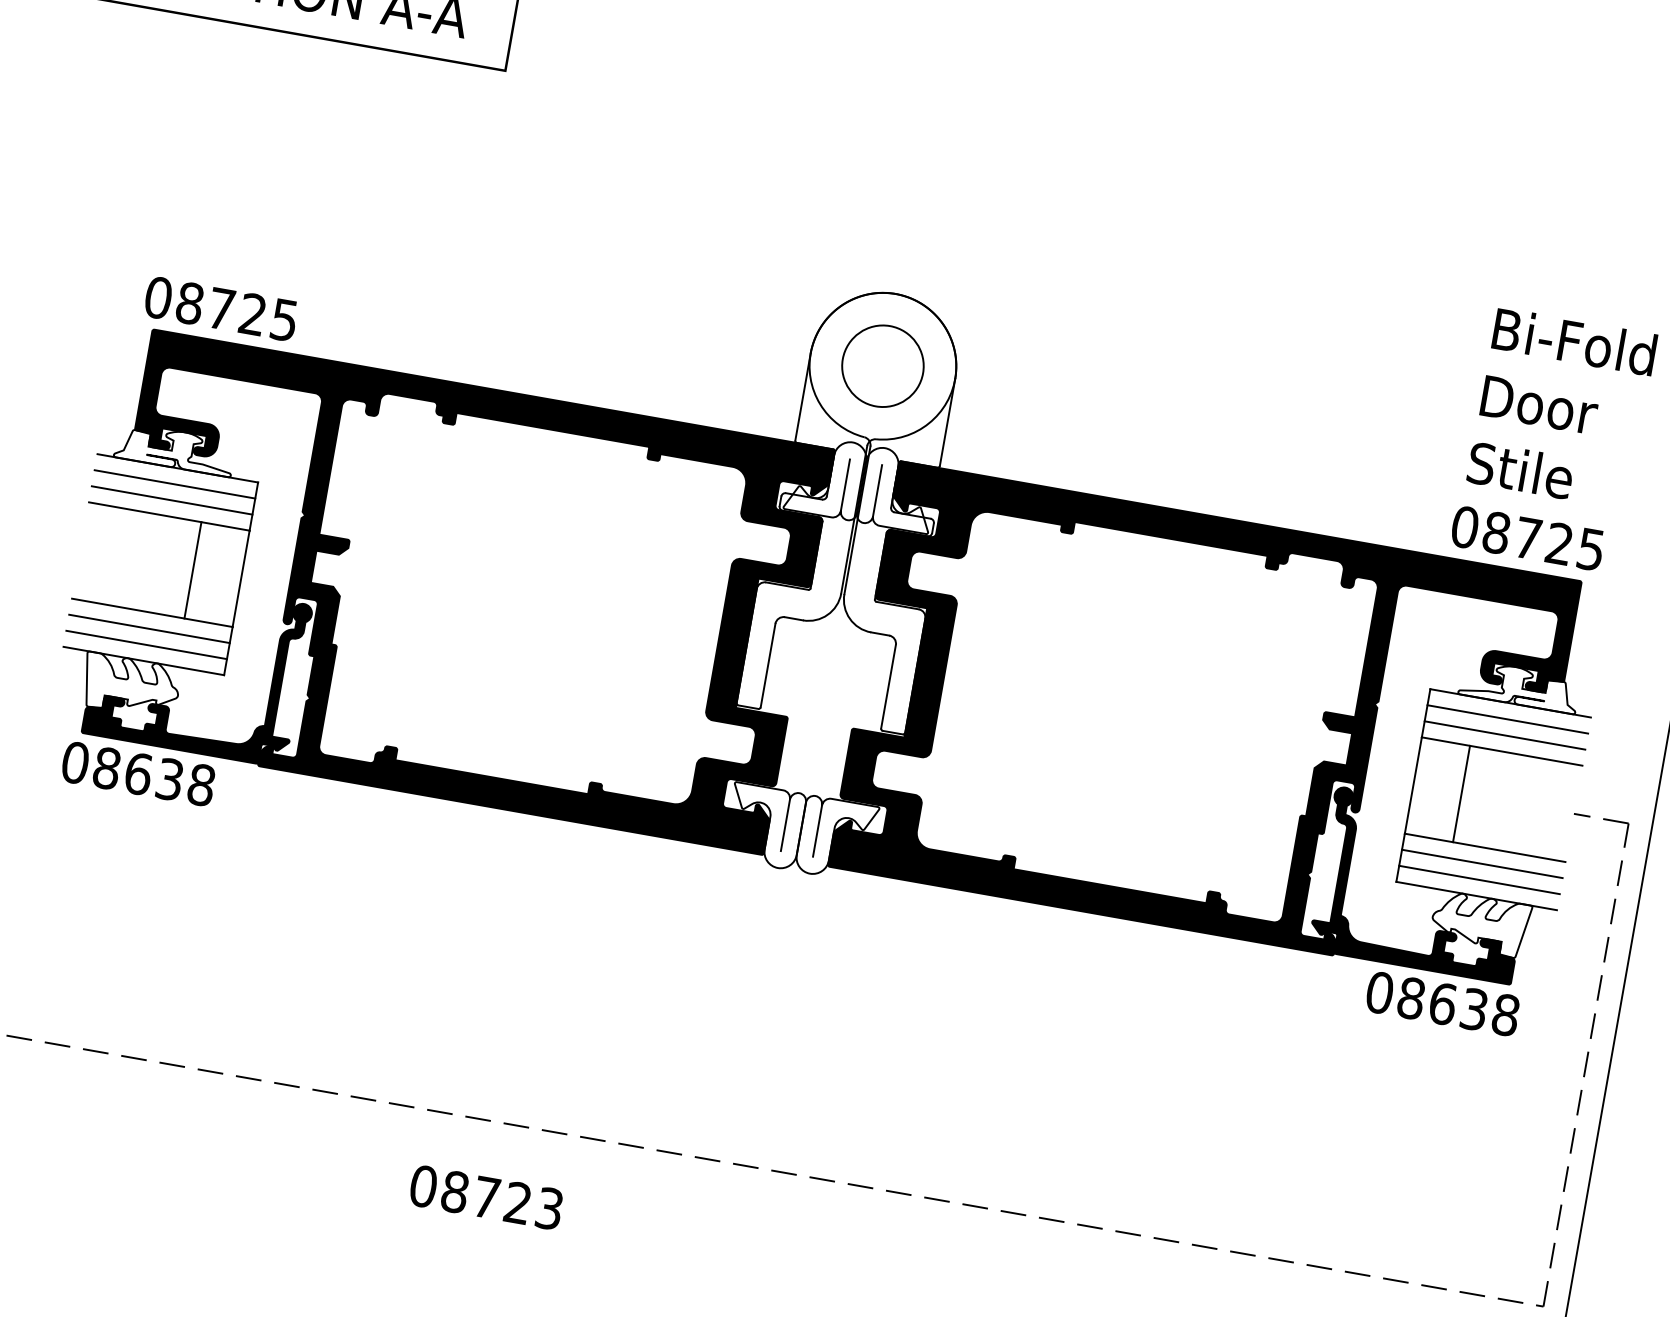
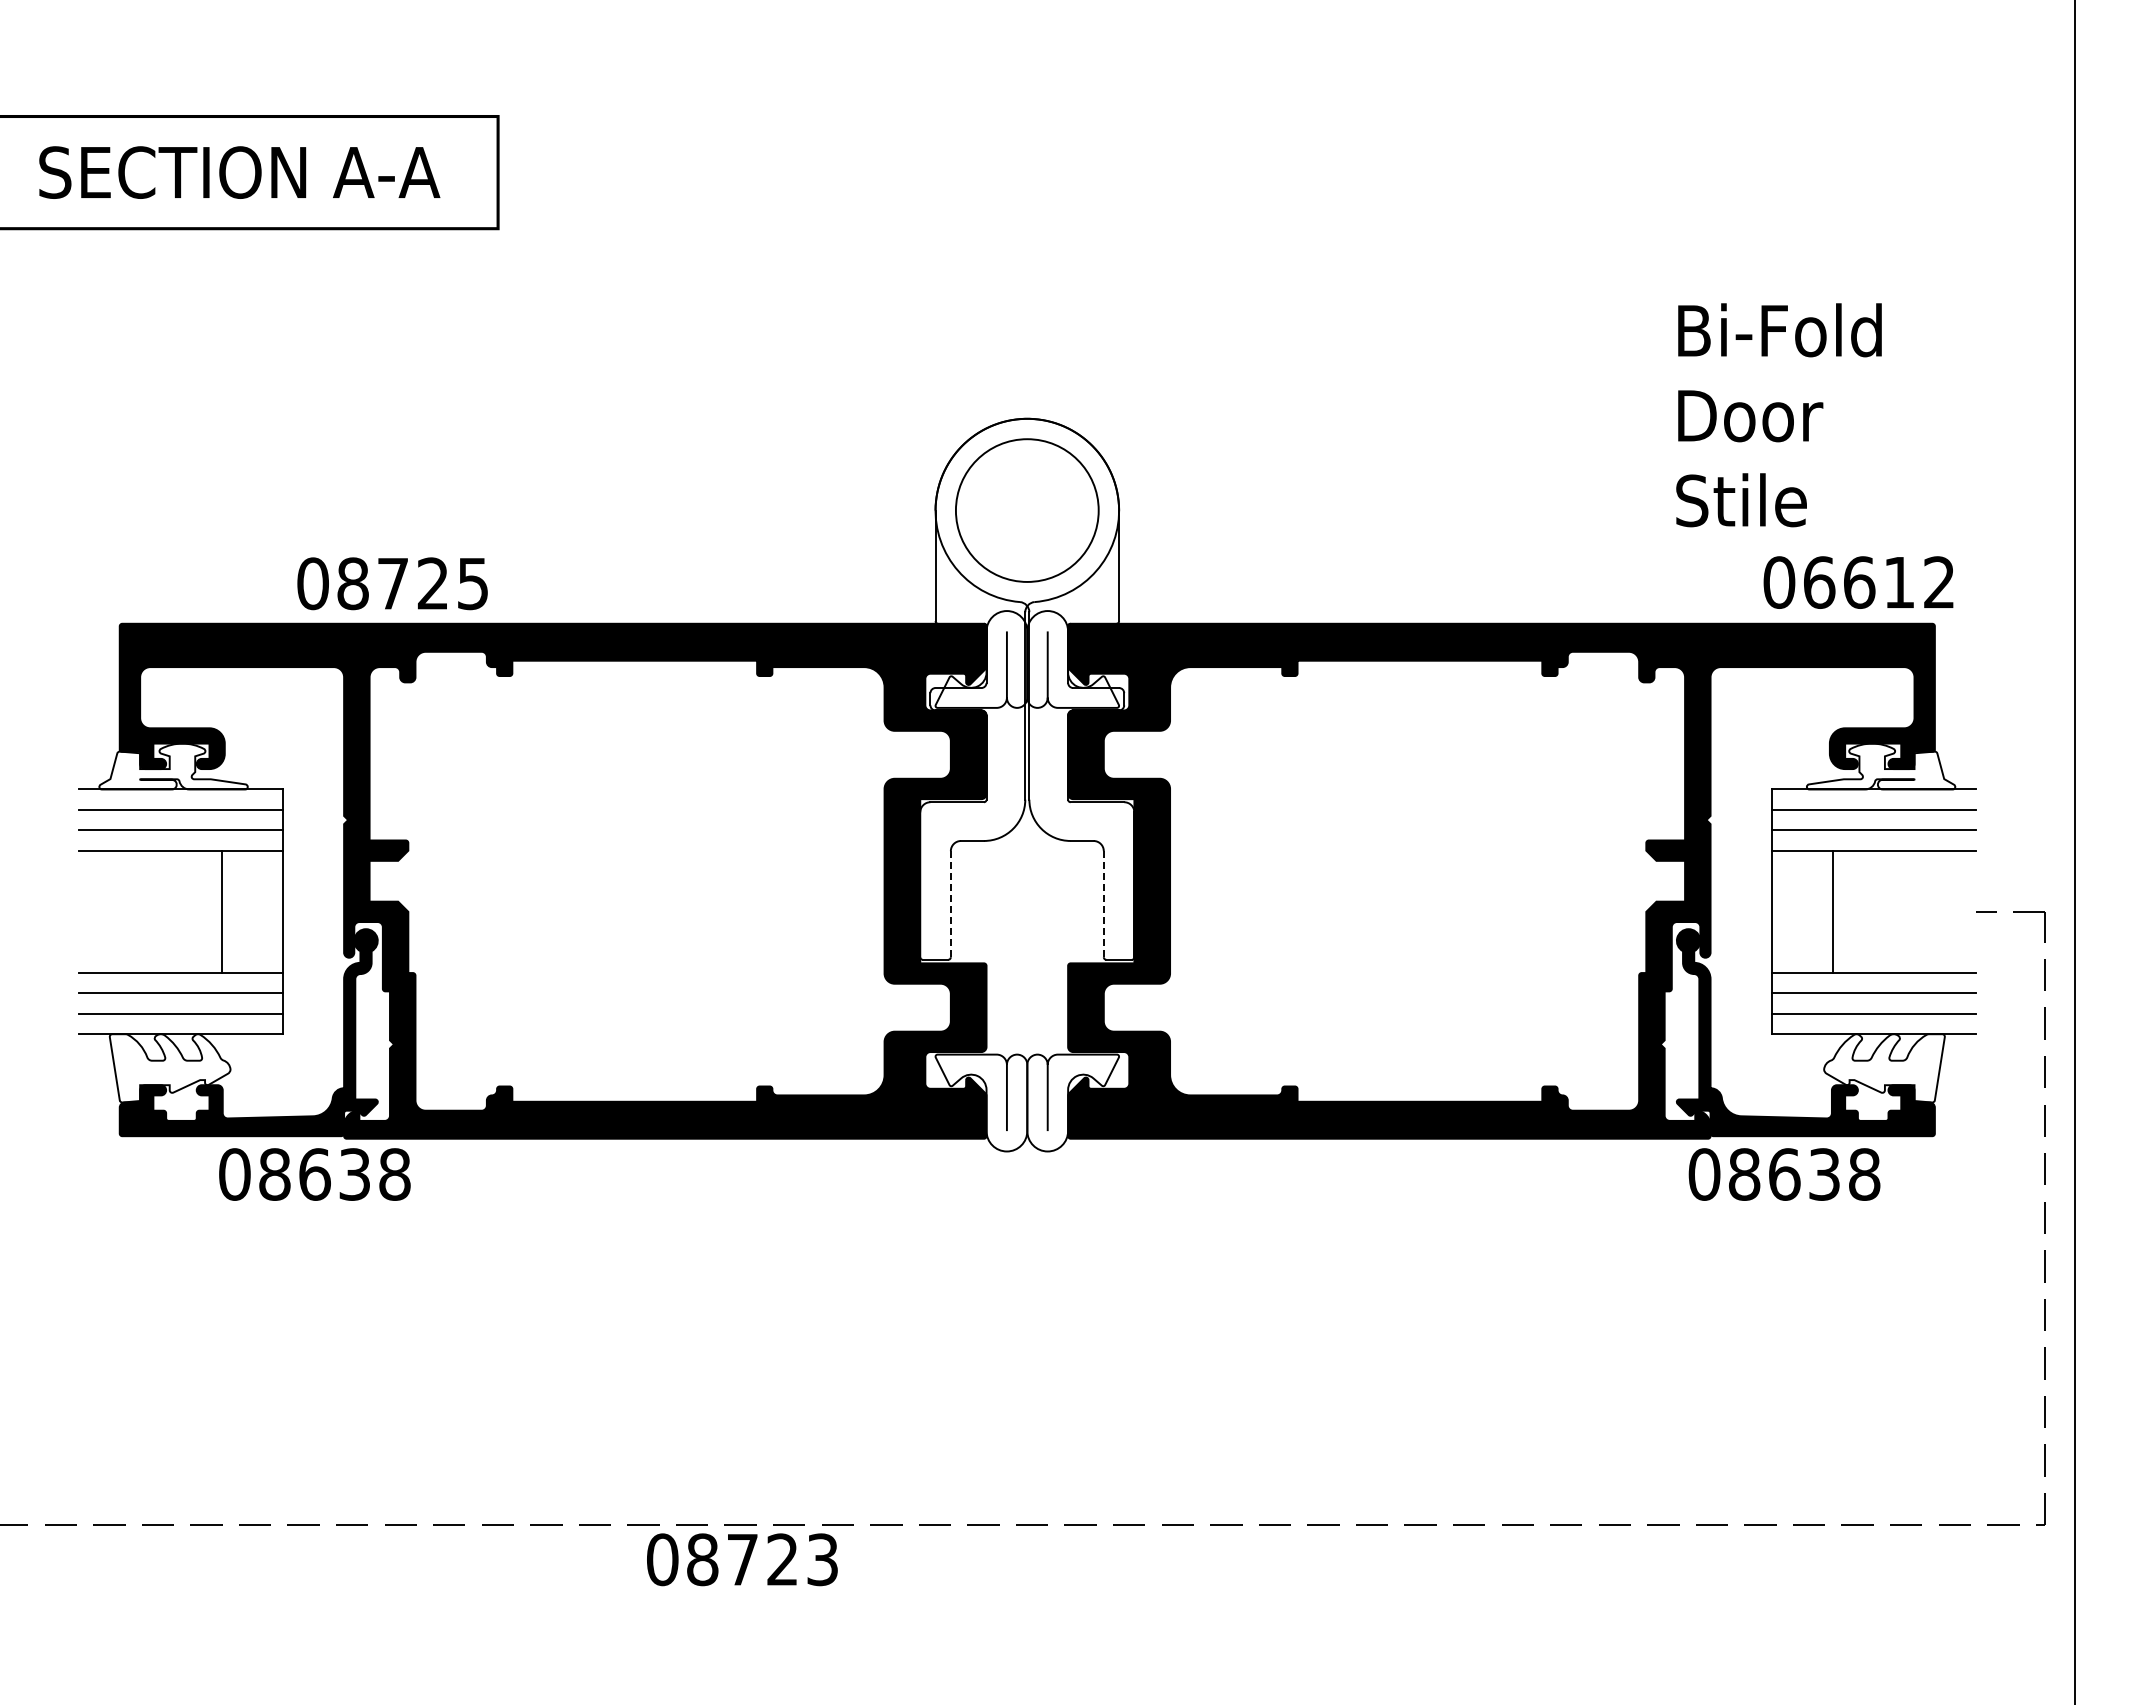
text: (221, 308) -> (392, 583), moved
circle: (883, 366) -> (1027, 510), size x1.4
text: (1561, 408) -> (1778, 415), moved
text: (1543, 541) -> (1878, 582), 08725 -> 06612
line: (767, 665) -> (950, 904), solid -> dashed
line: (888, 686) -> (1103, 904), solid -> dashed
text: (138, 773) -> (314, 1174), moved
text: (1442, 1003) -> (1784, 1174), moved
text: (486, 1197) -> (742, 1559), moved

